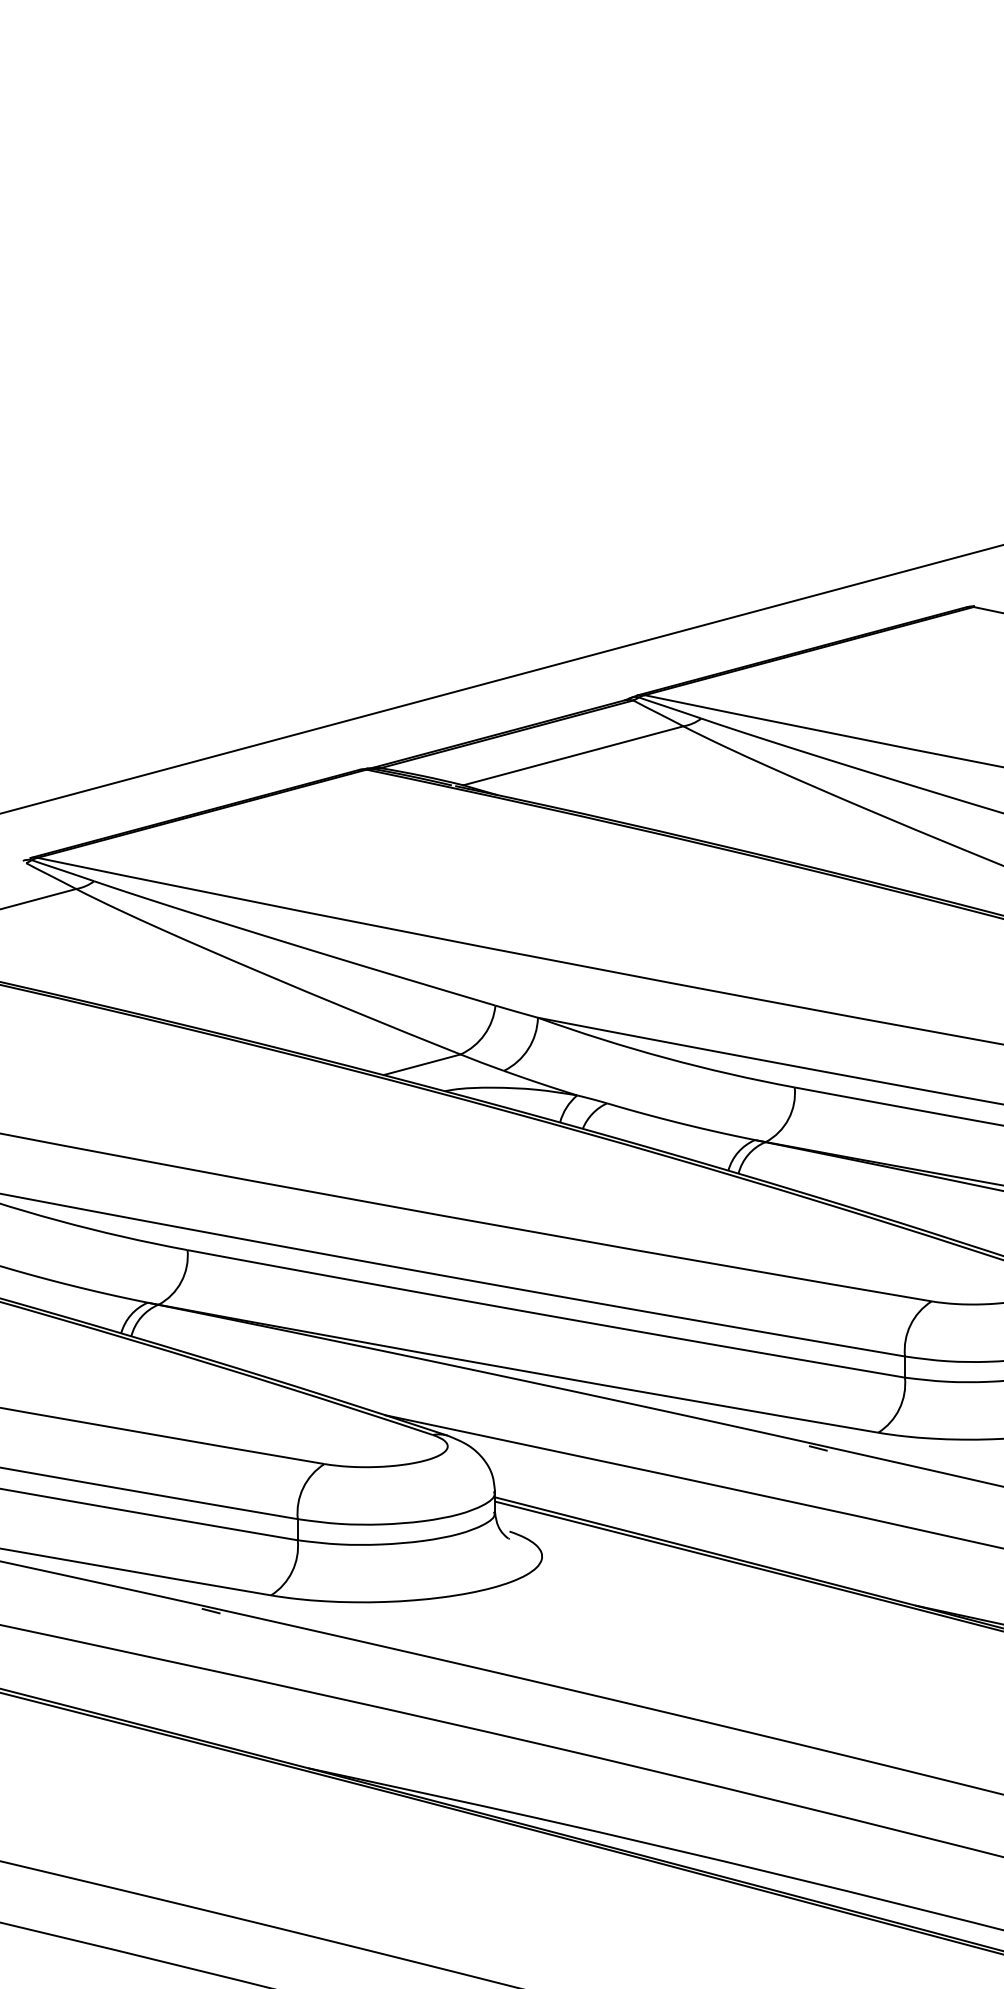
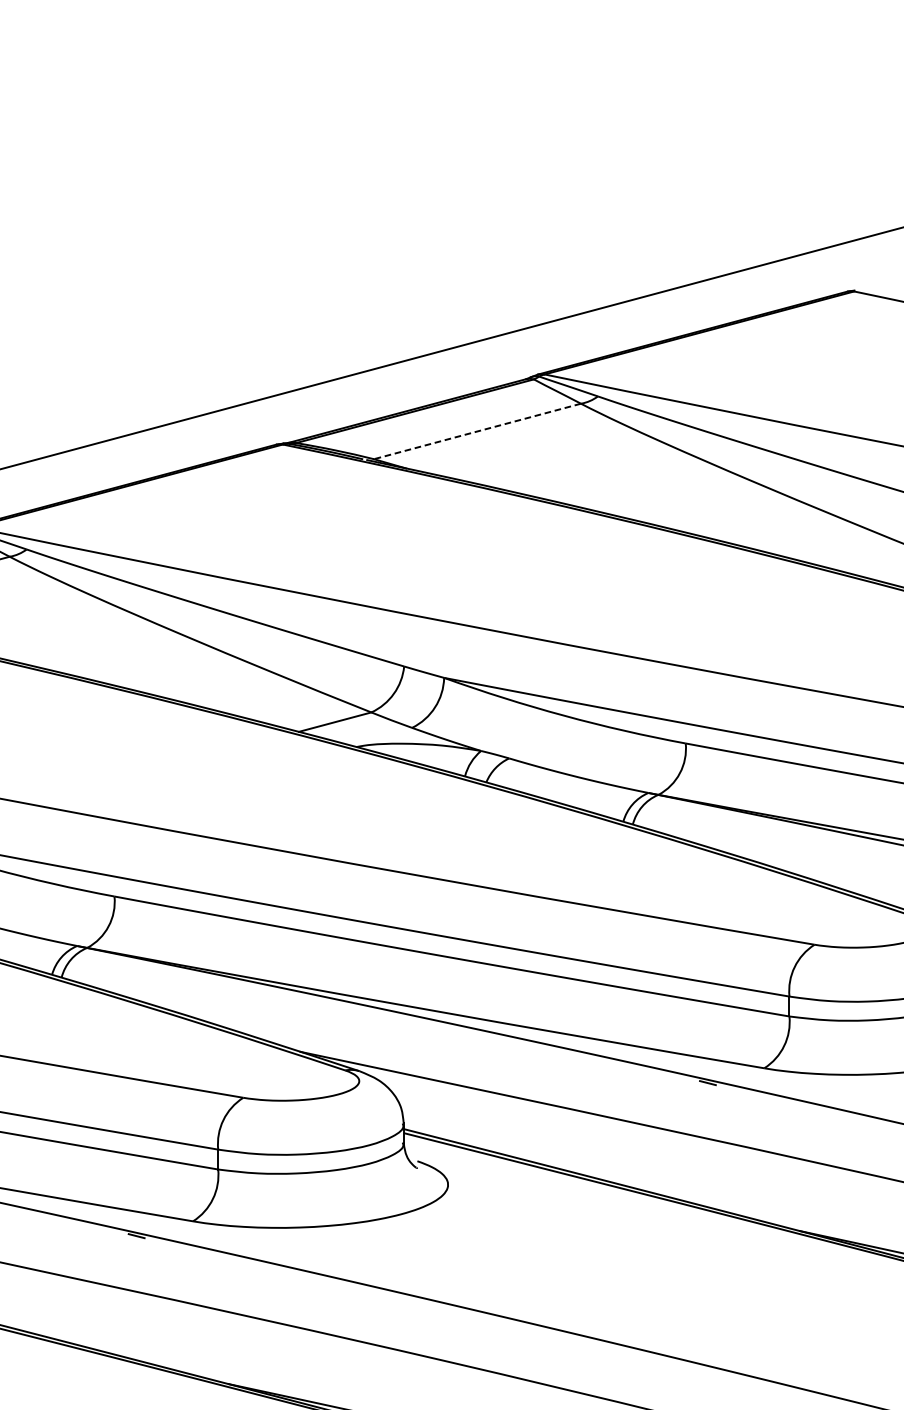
line: (573, 755) -> (477, 431), solid -> dashed

